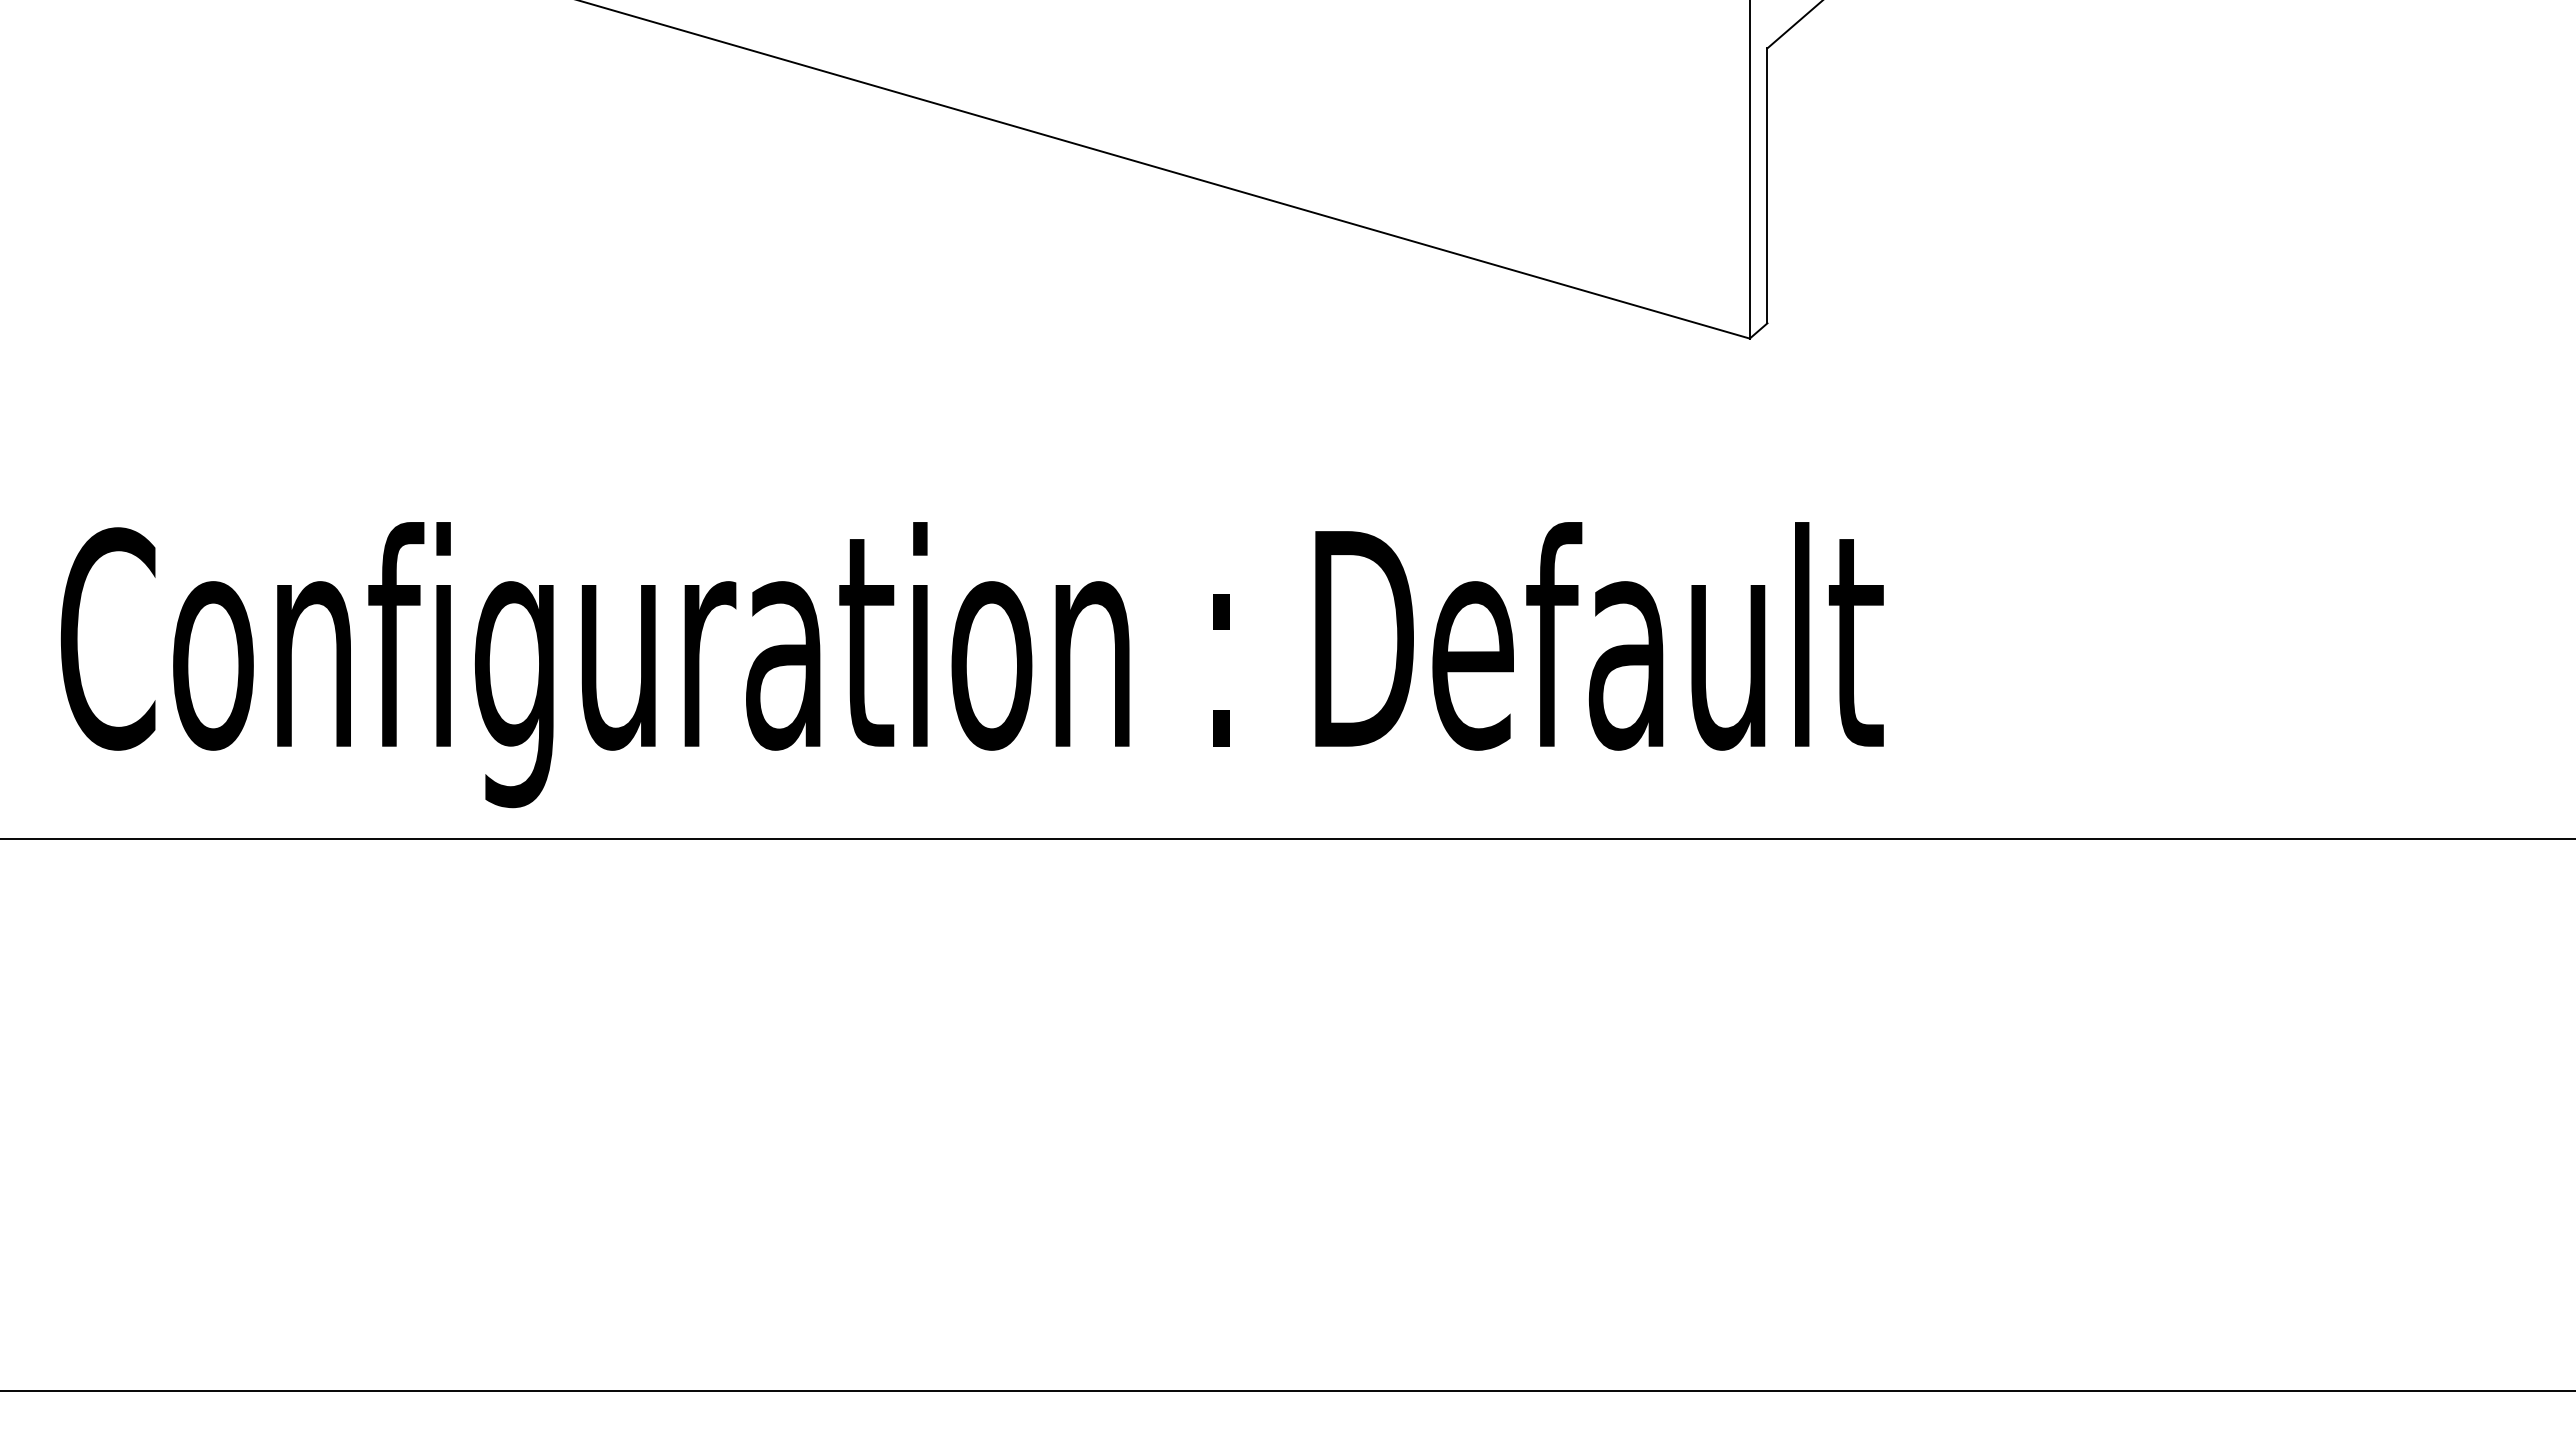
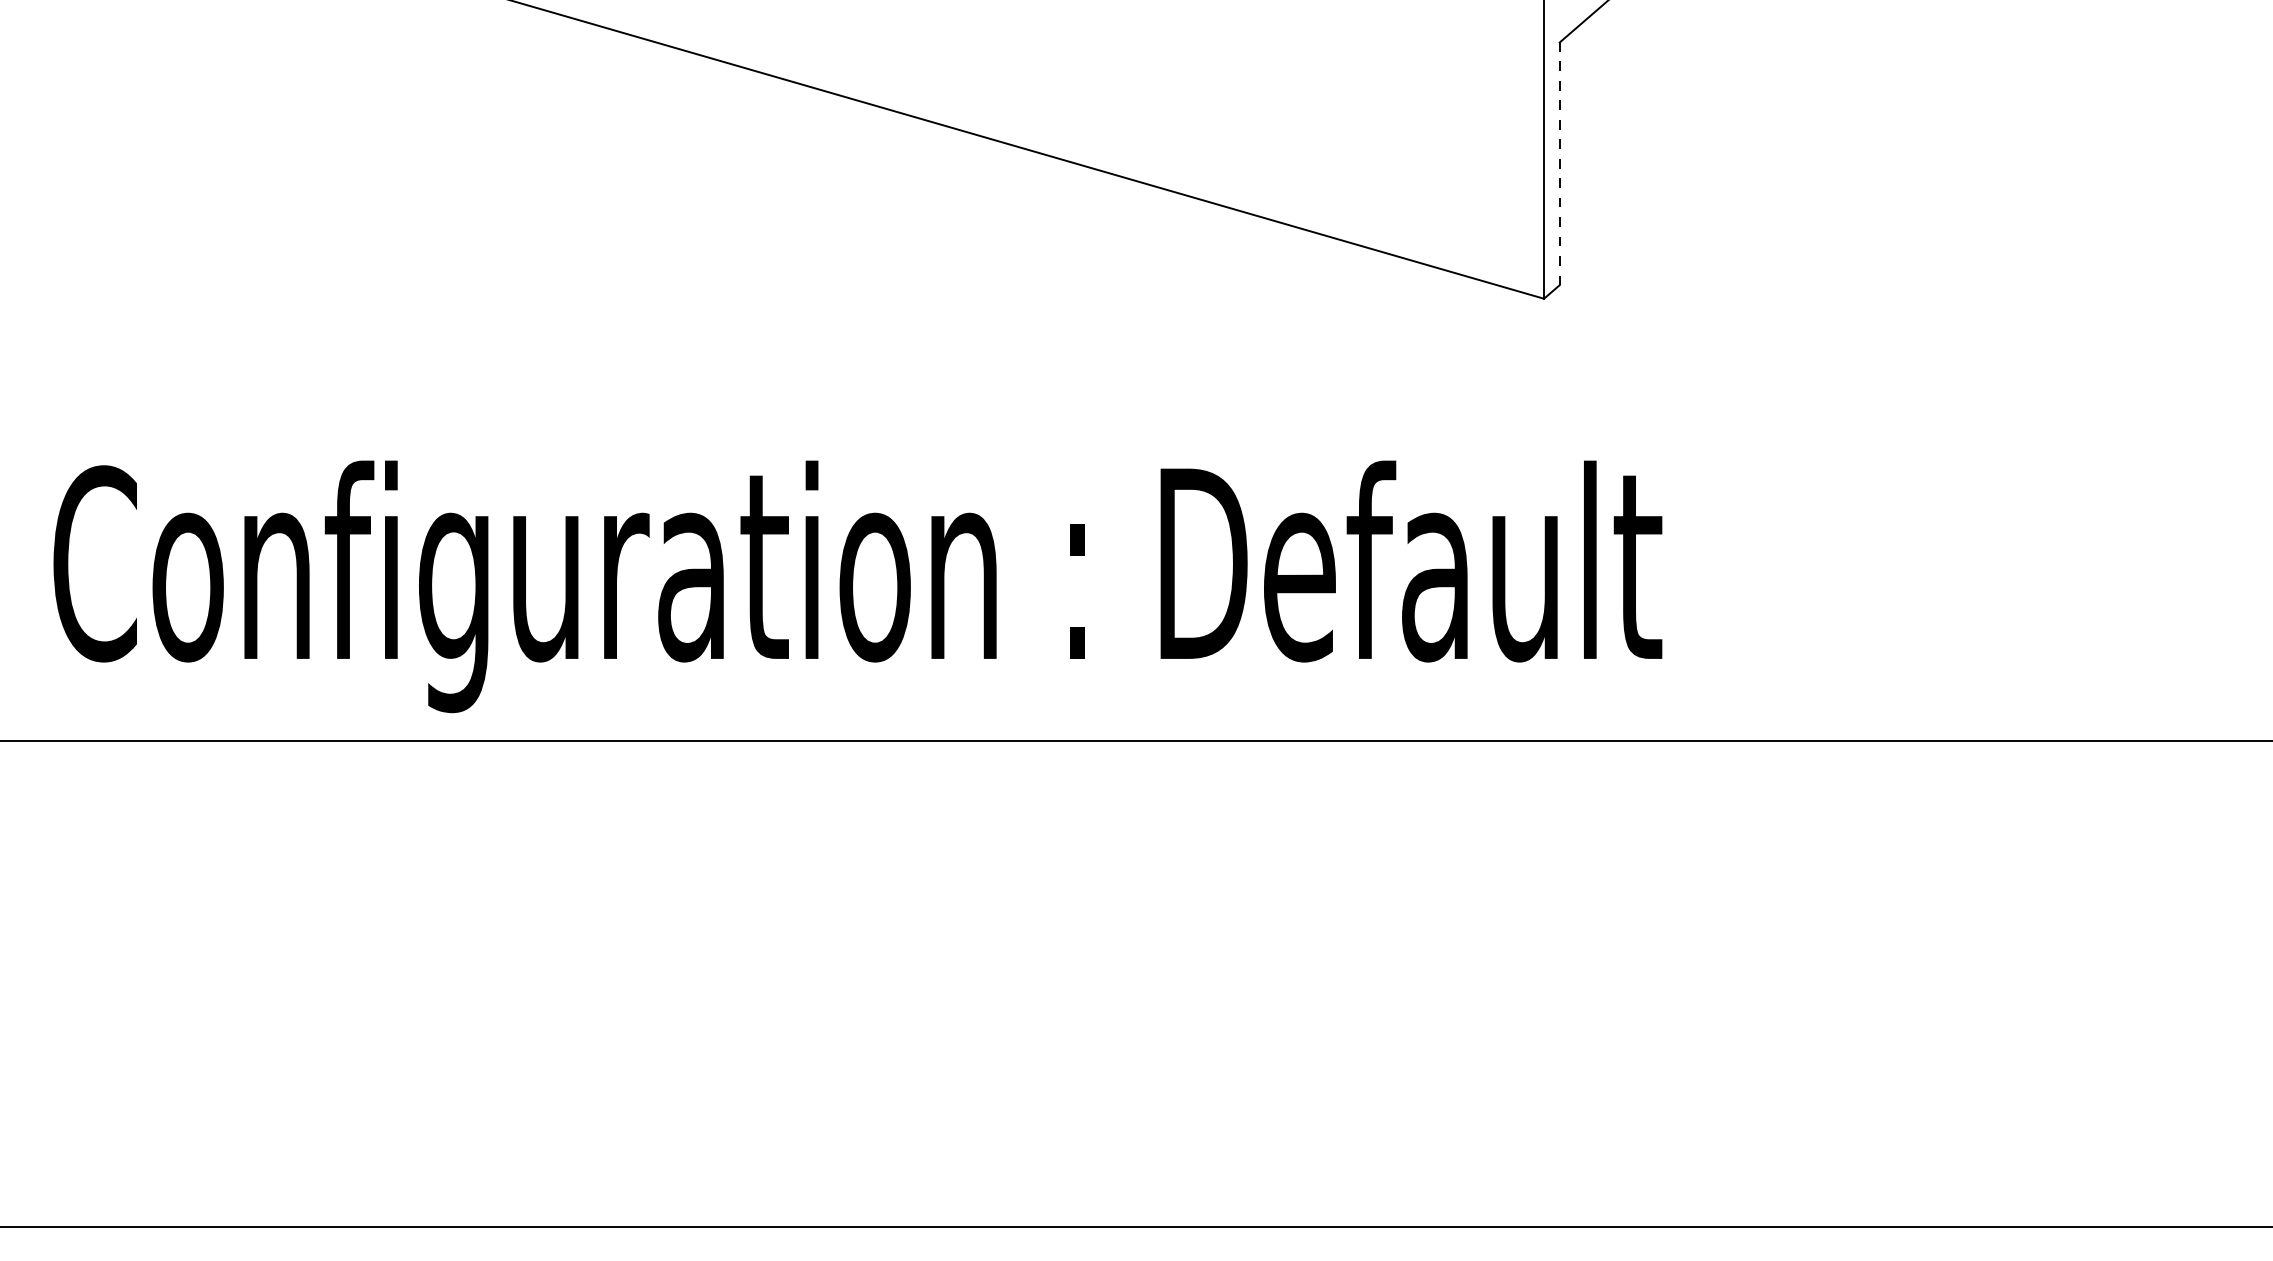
line: (1767, 185) -> (1559, 163), solid -> dashed

